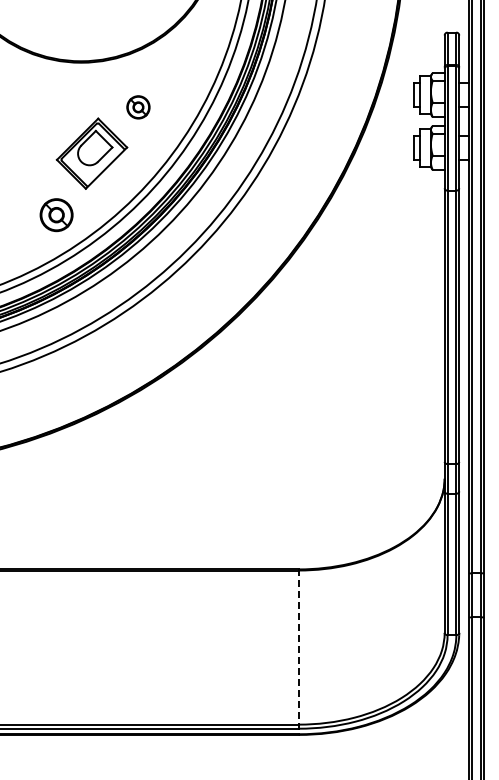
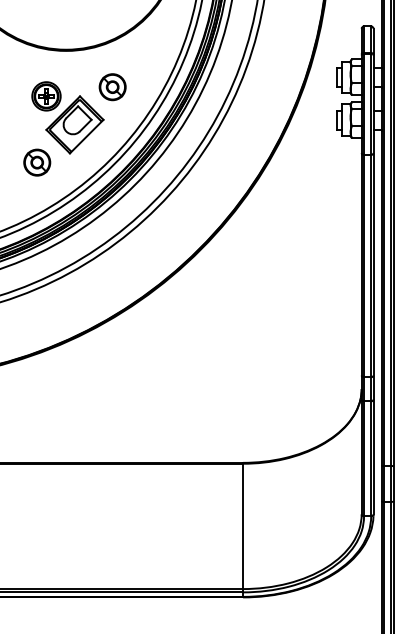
part: (138, 107) -> (112, 87), size x1.43
part: (56, 118) -> (46, 96), added
part: (56, 215) -> (37, 162), moved
line: (298, 652) -> (242, 530), dashed -> solid

